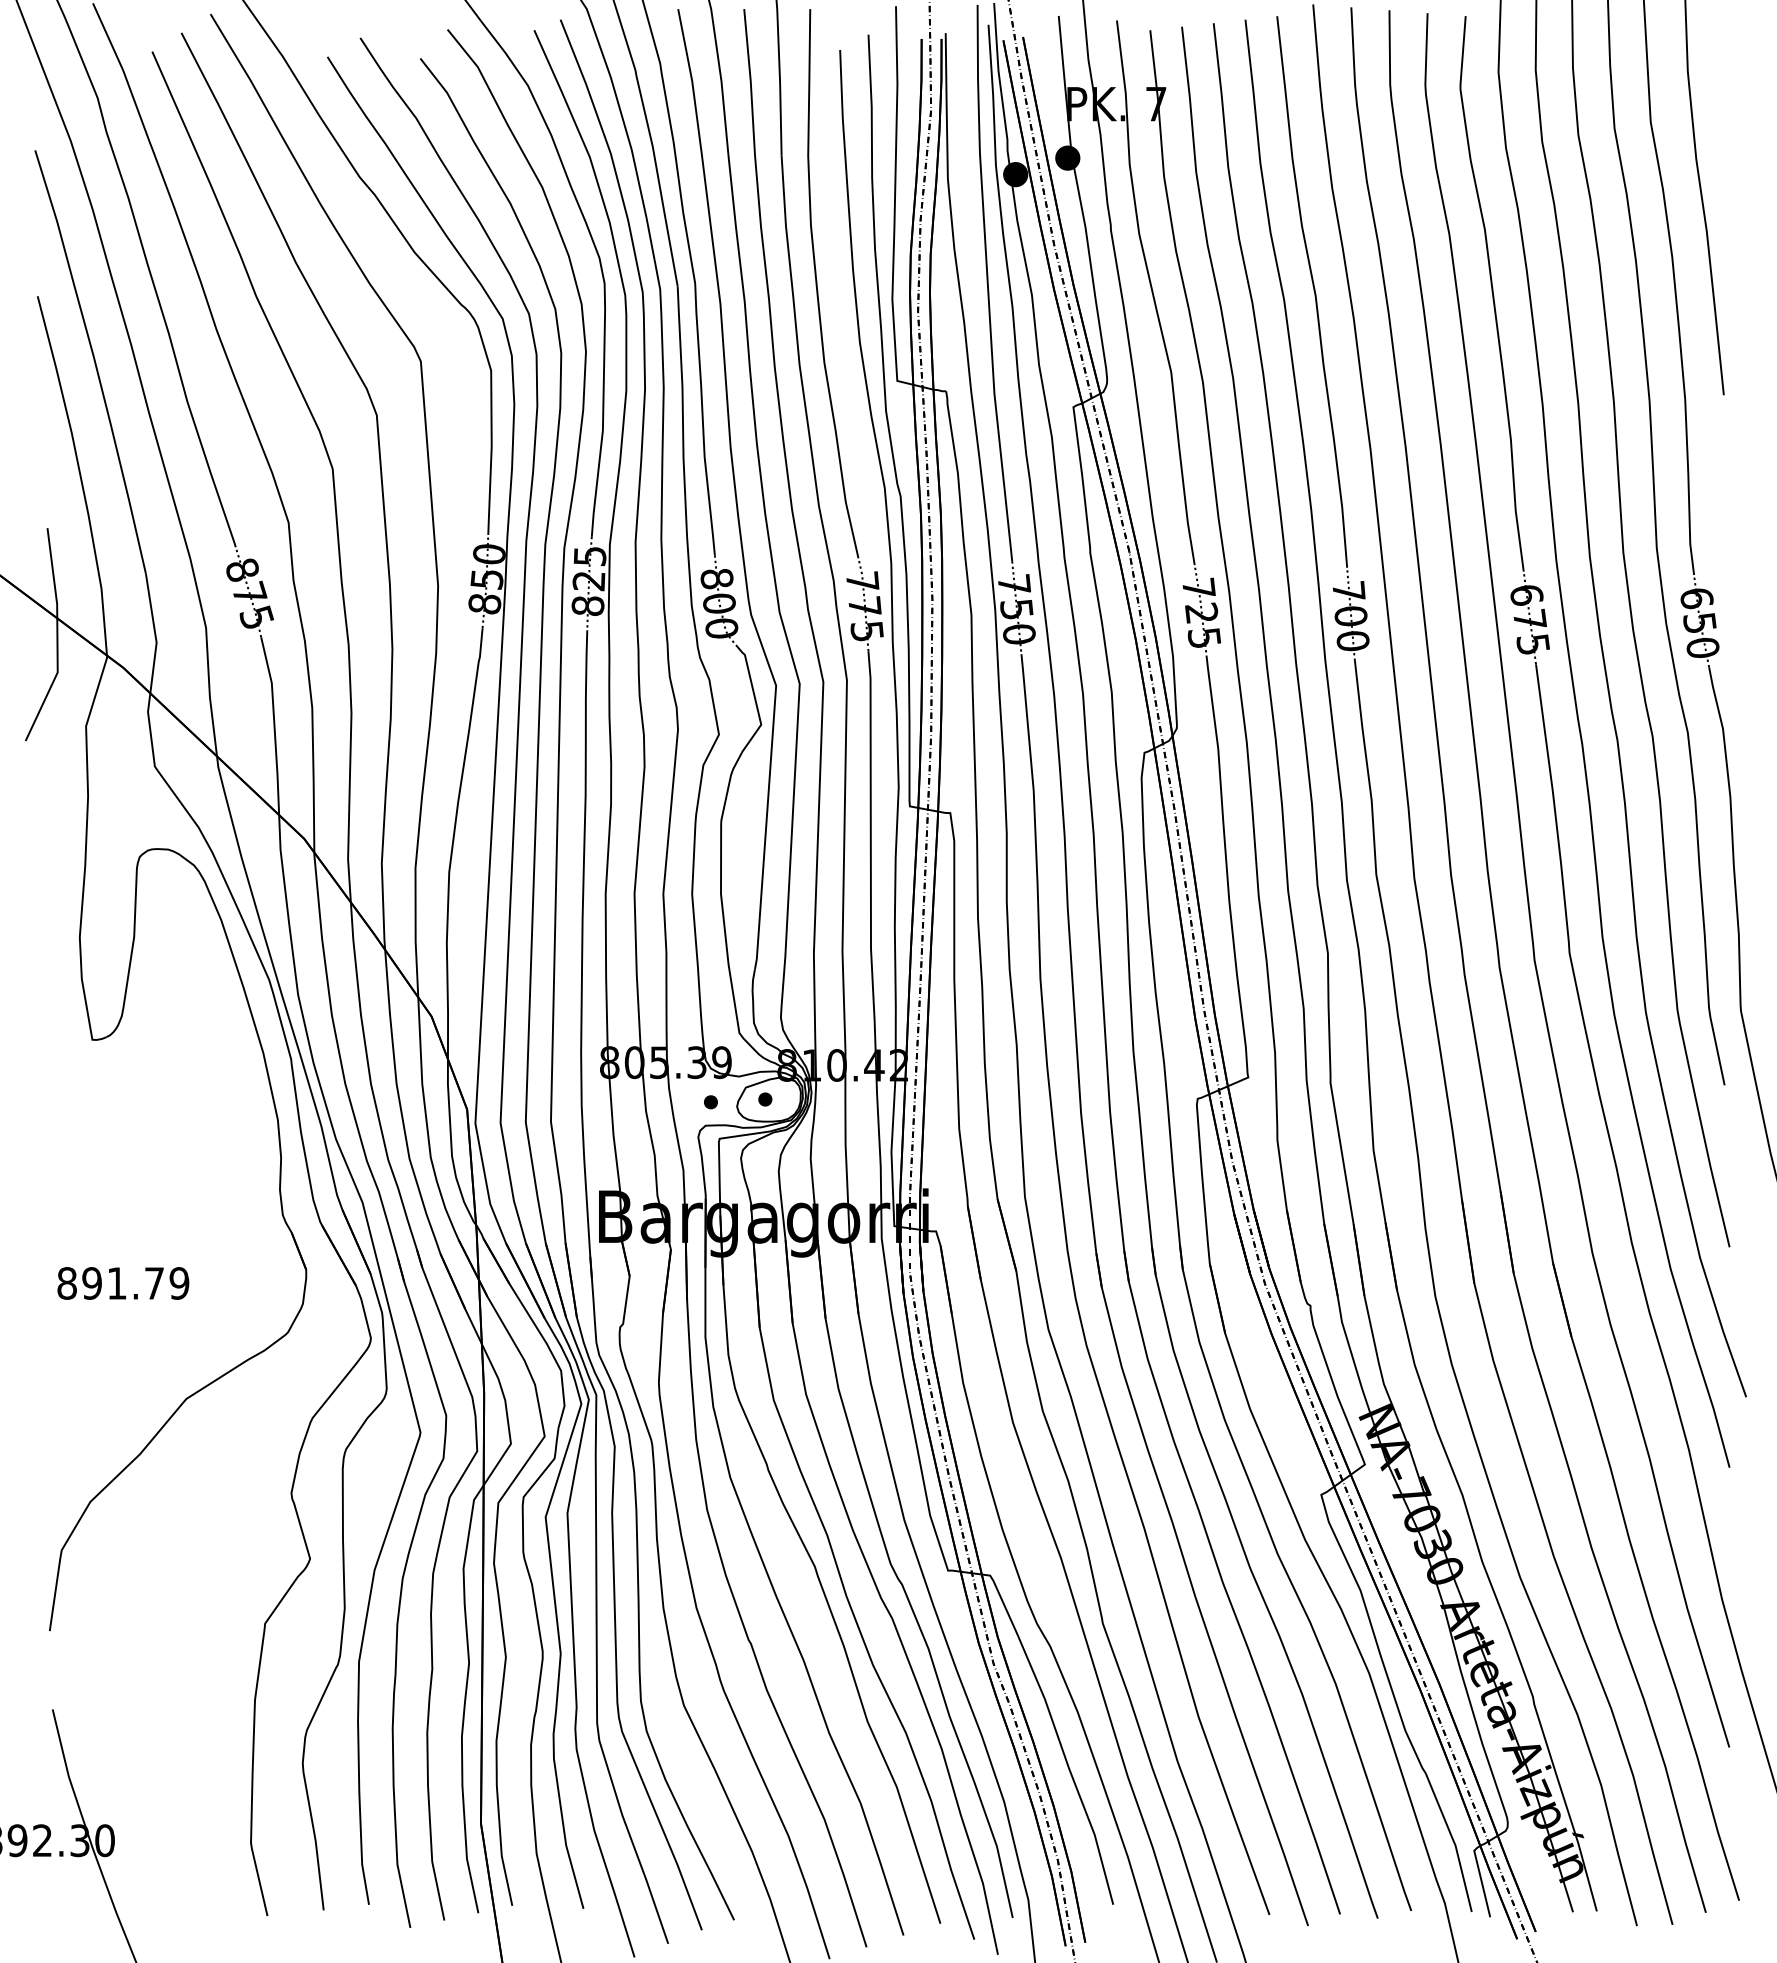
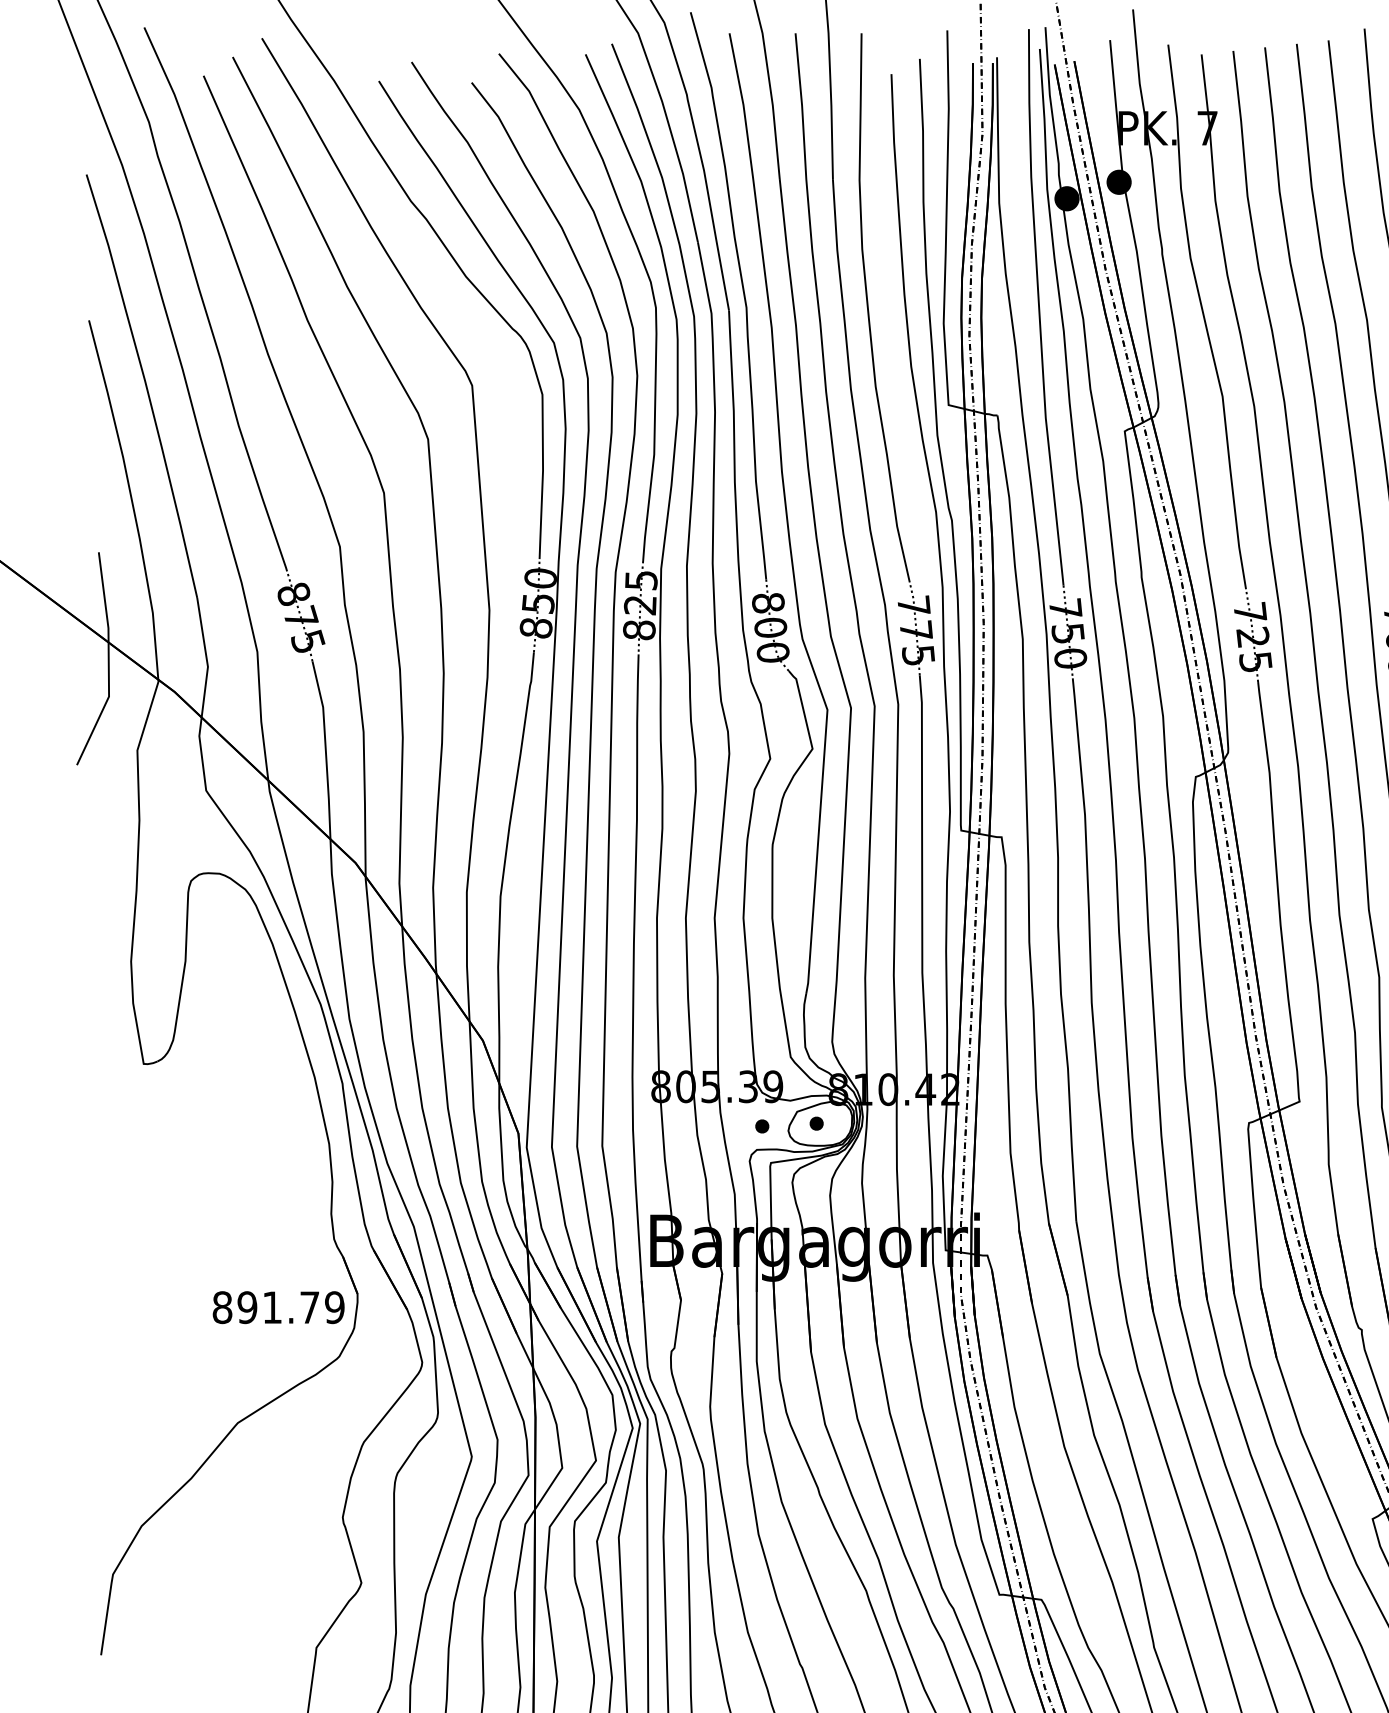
text: (123, 1283) -> (278, 1307), moved

